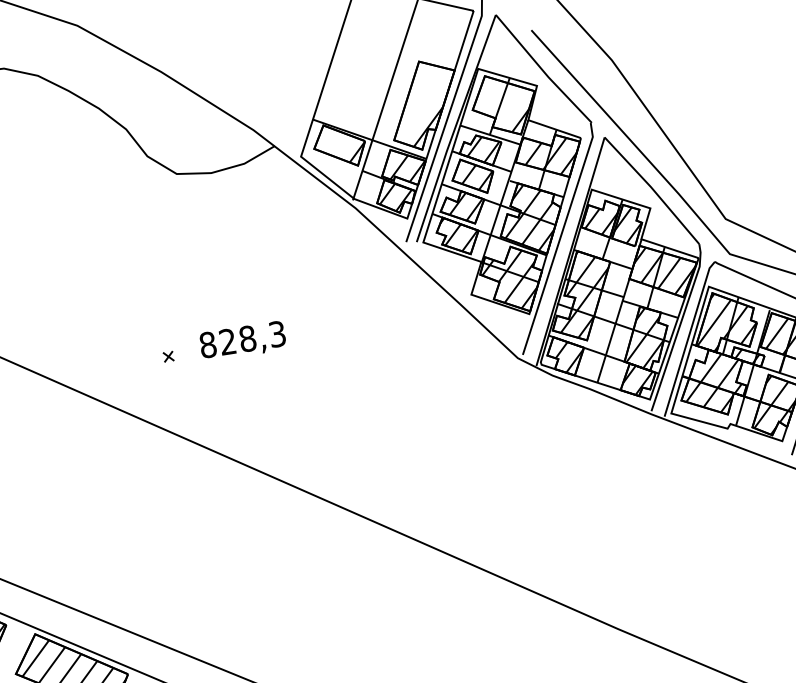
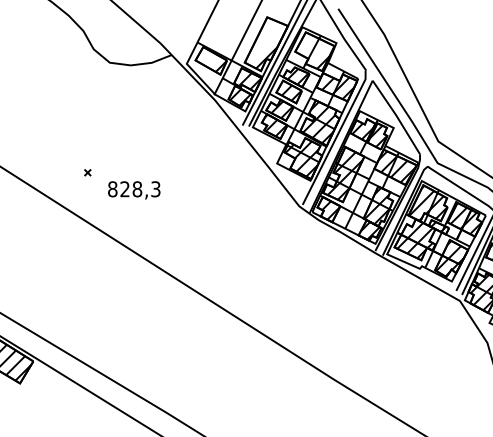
text: (243, 341) -> (134, 190), moved

